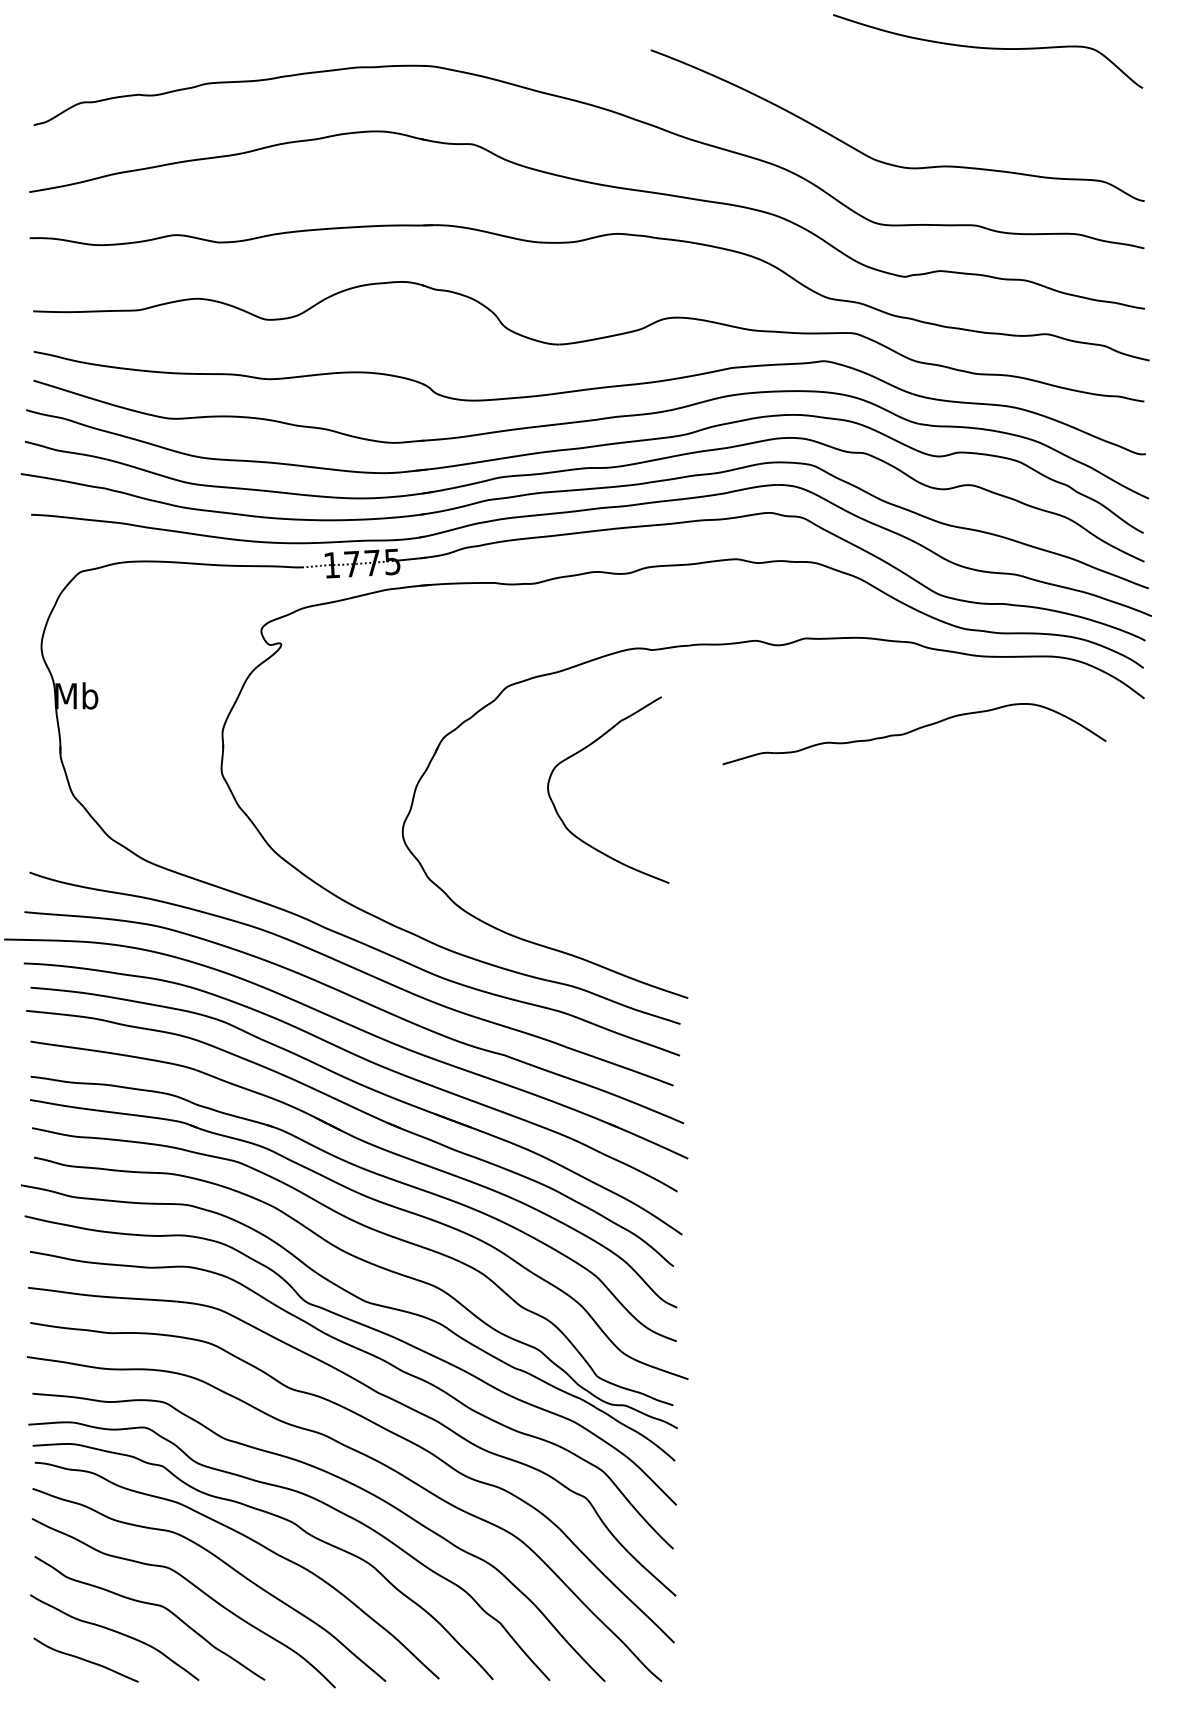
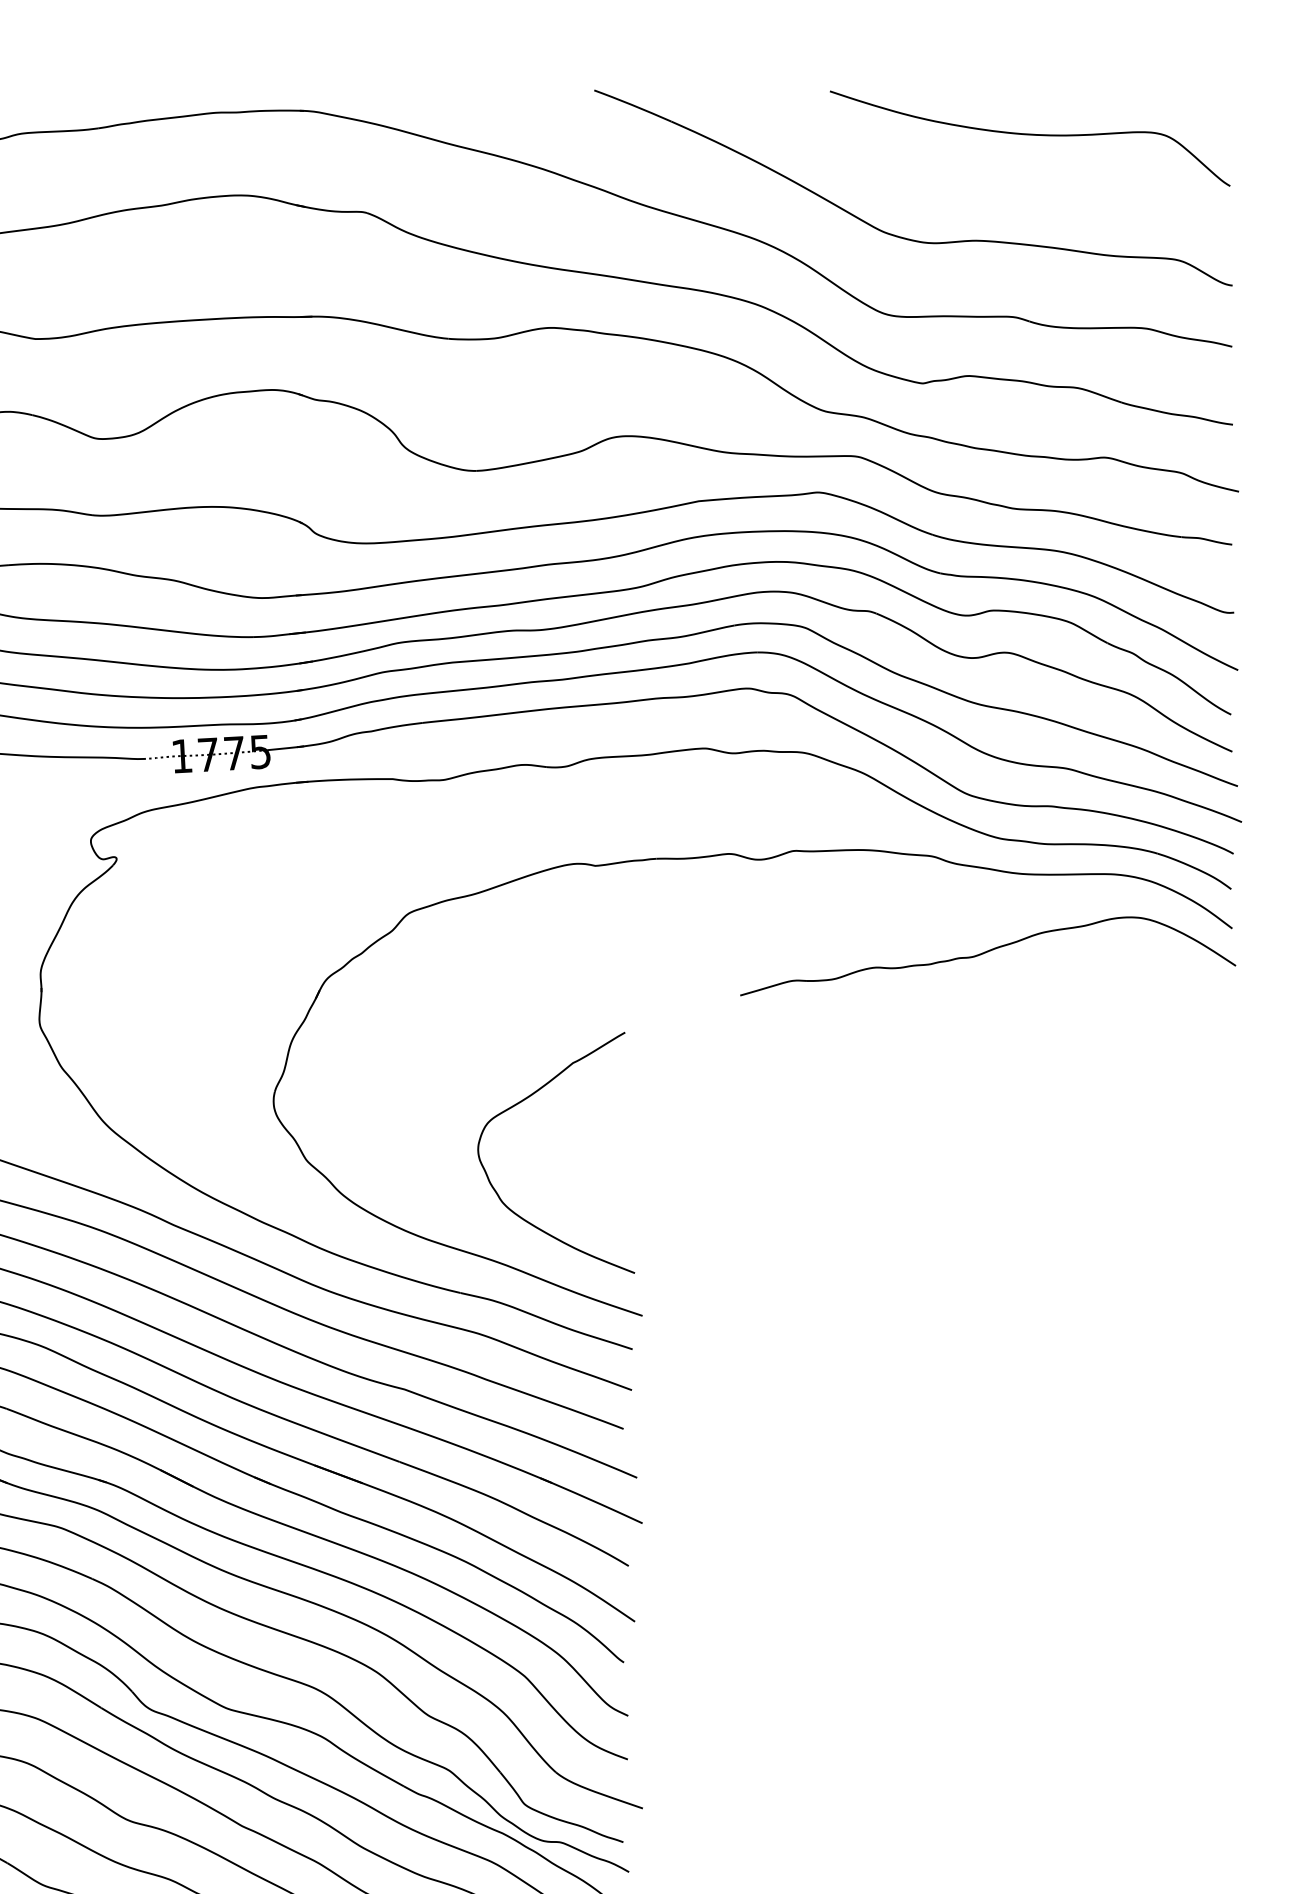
curve: (988, 49) -> (1030, 136), moved
part: (914, 734) -> (988, 956), moved
curve: (583, 750) -> (524, 1101), moved

